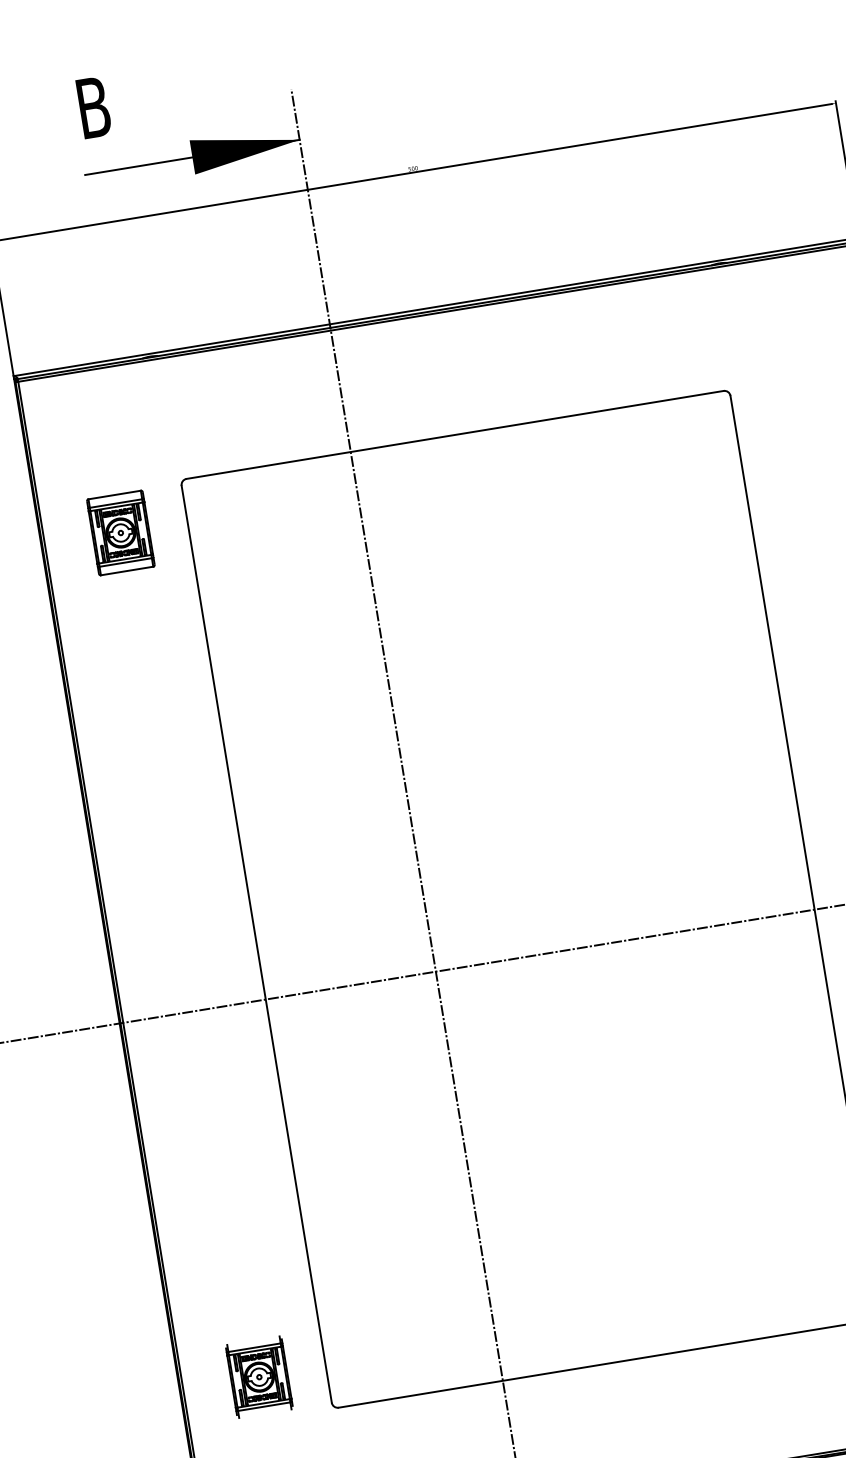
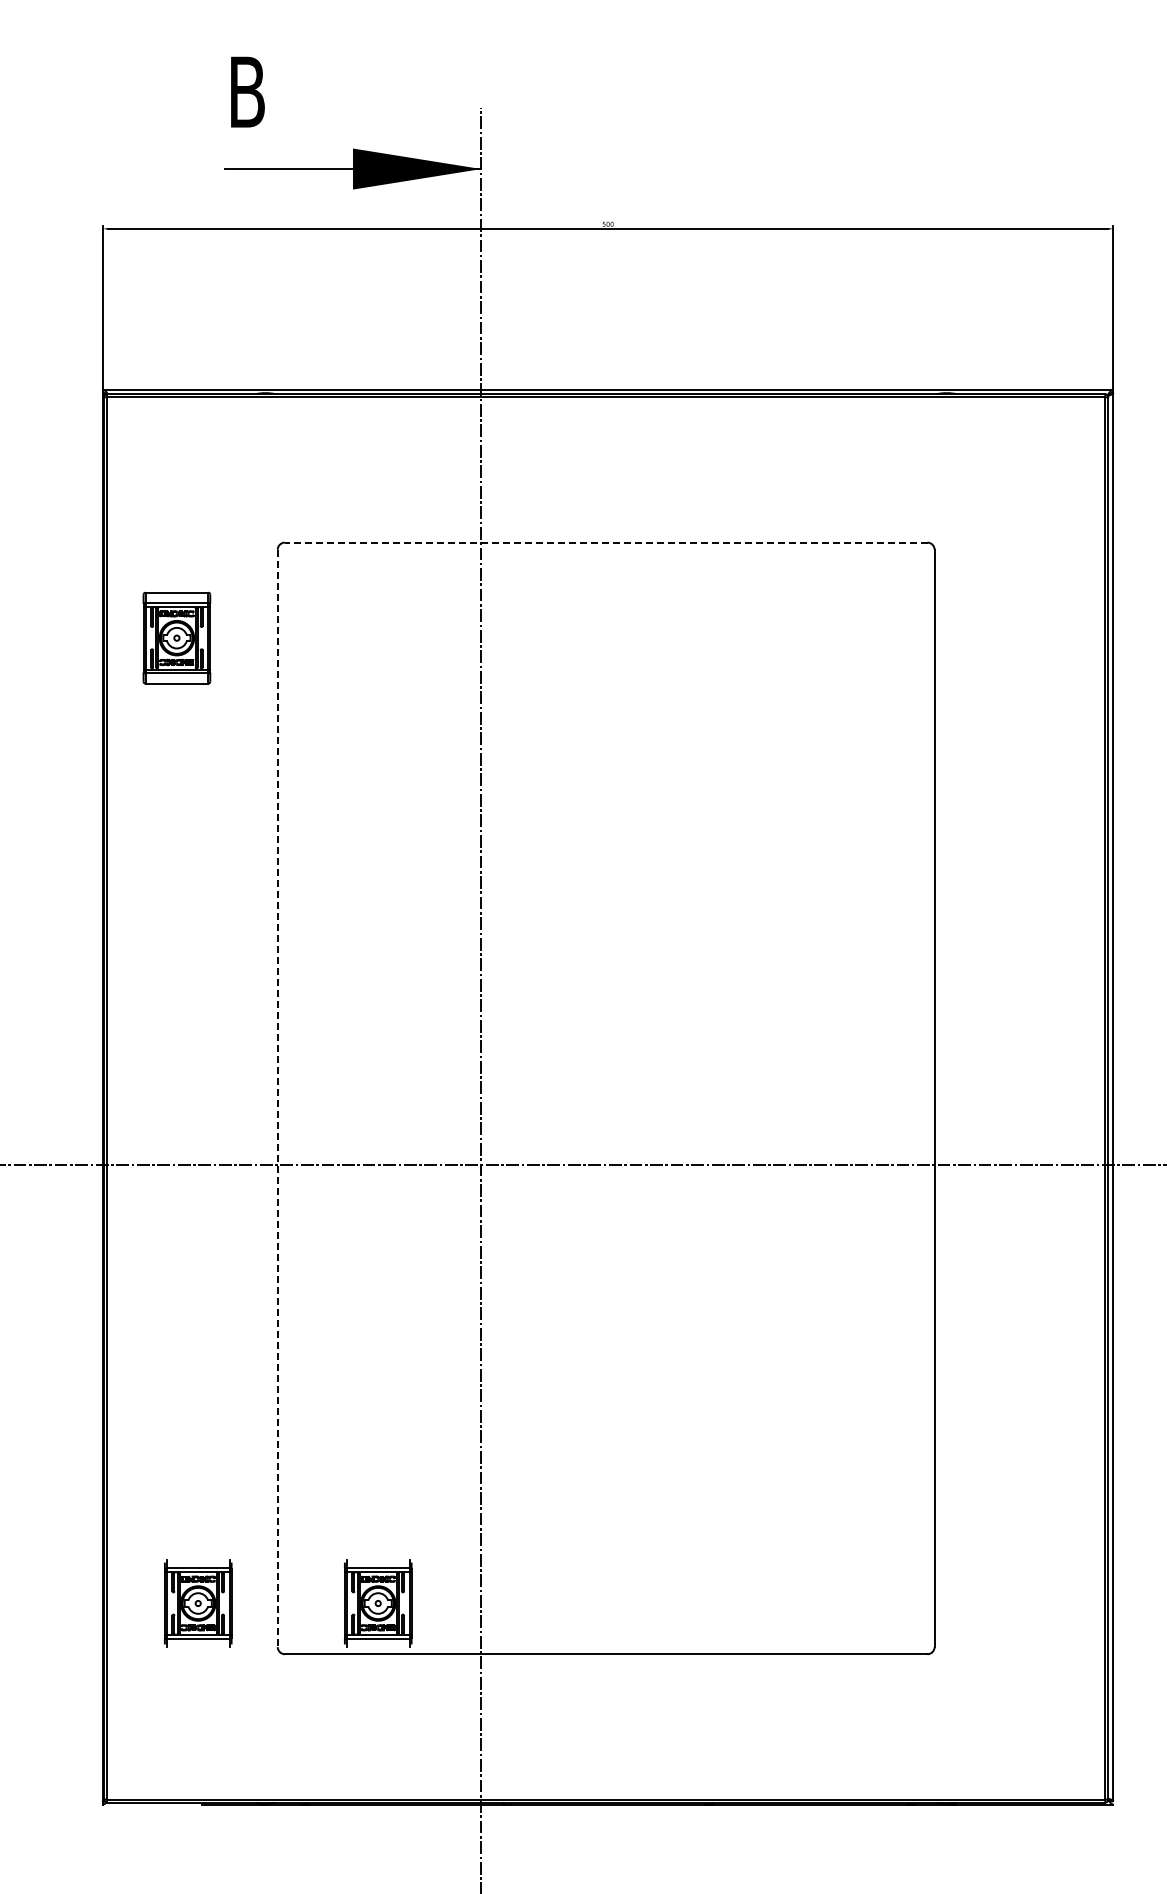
line: (454, 434) -> (605, 542), solid -> dashed
part: (120, 532) -> (176, 637), moved
line: (256, 944) -> (277, 1098), solid -> dashed
part: (410, 1352) -> (378, 1603), added

